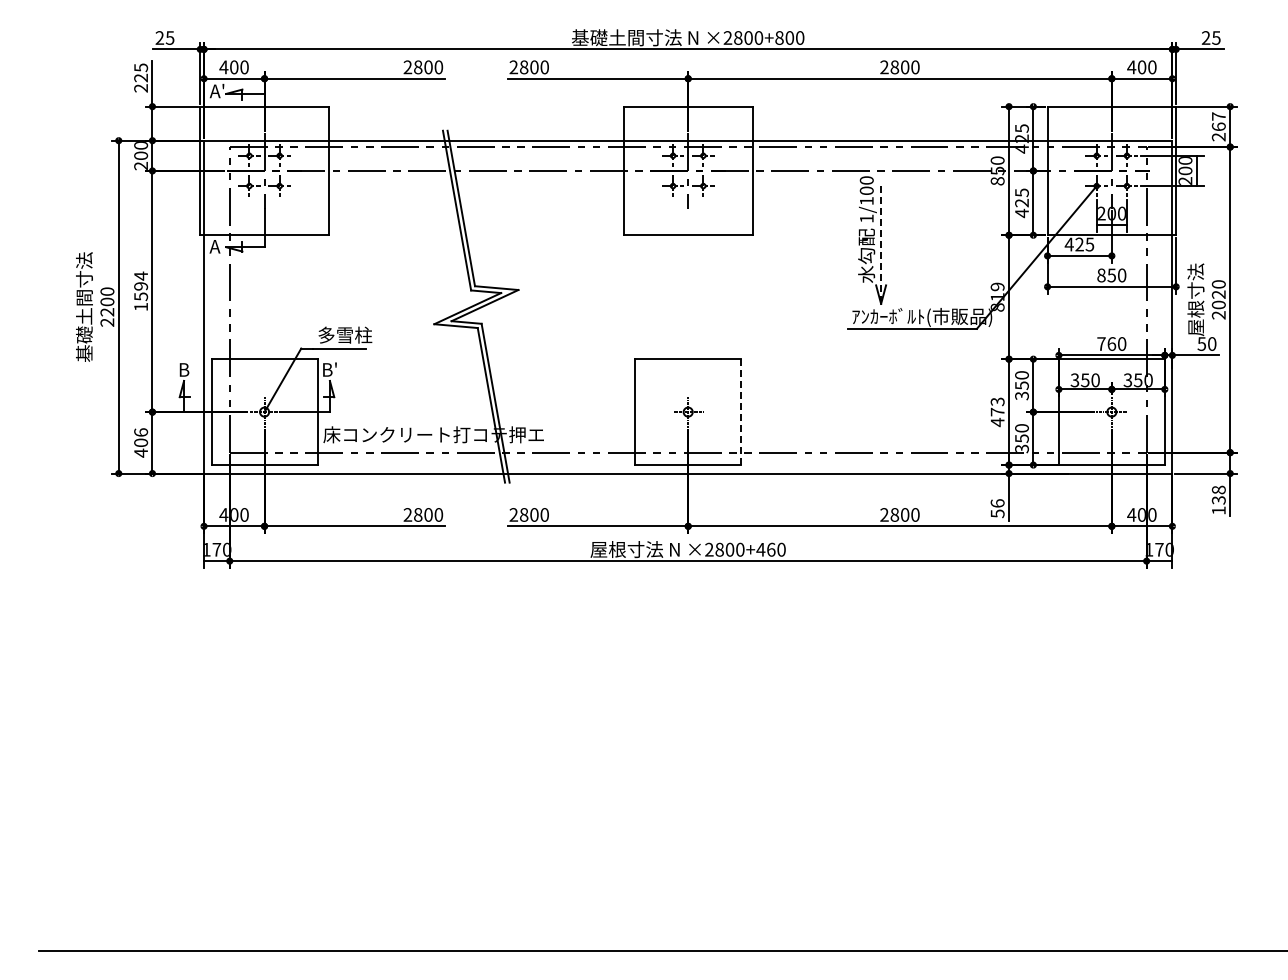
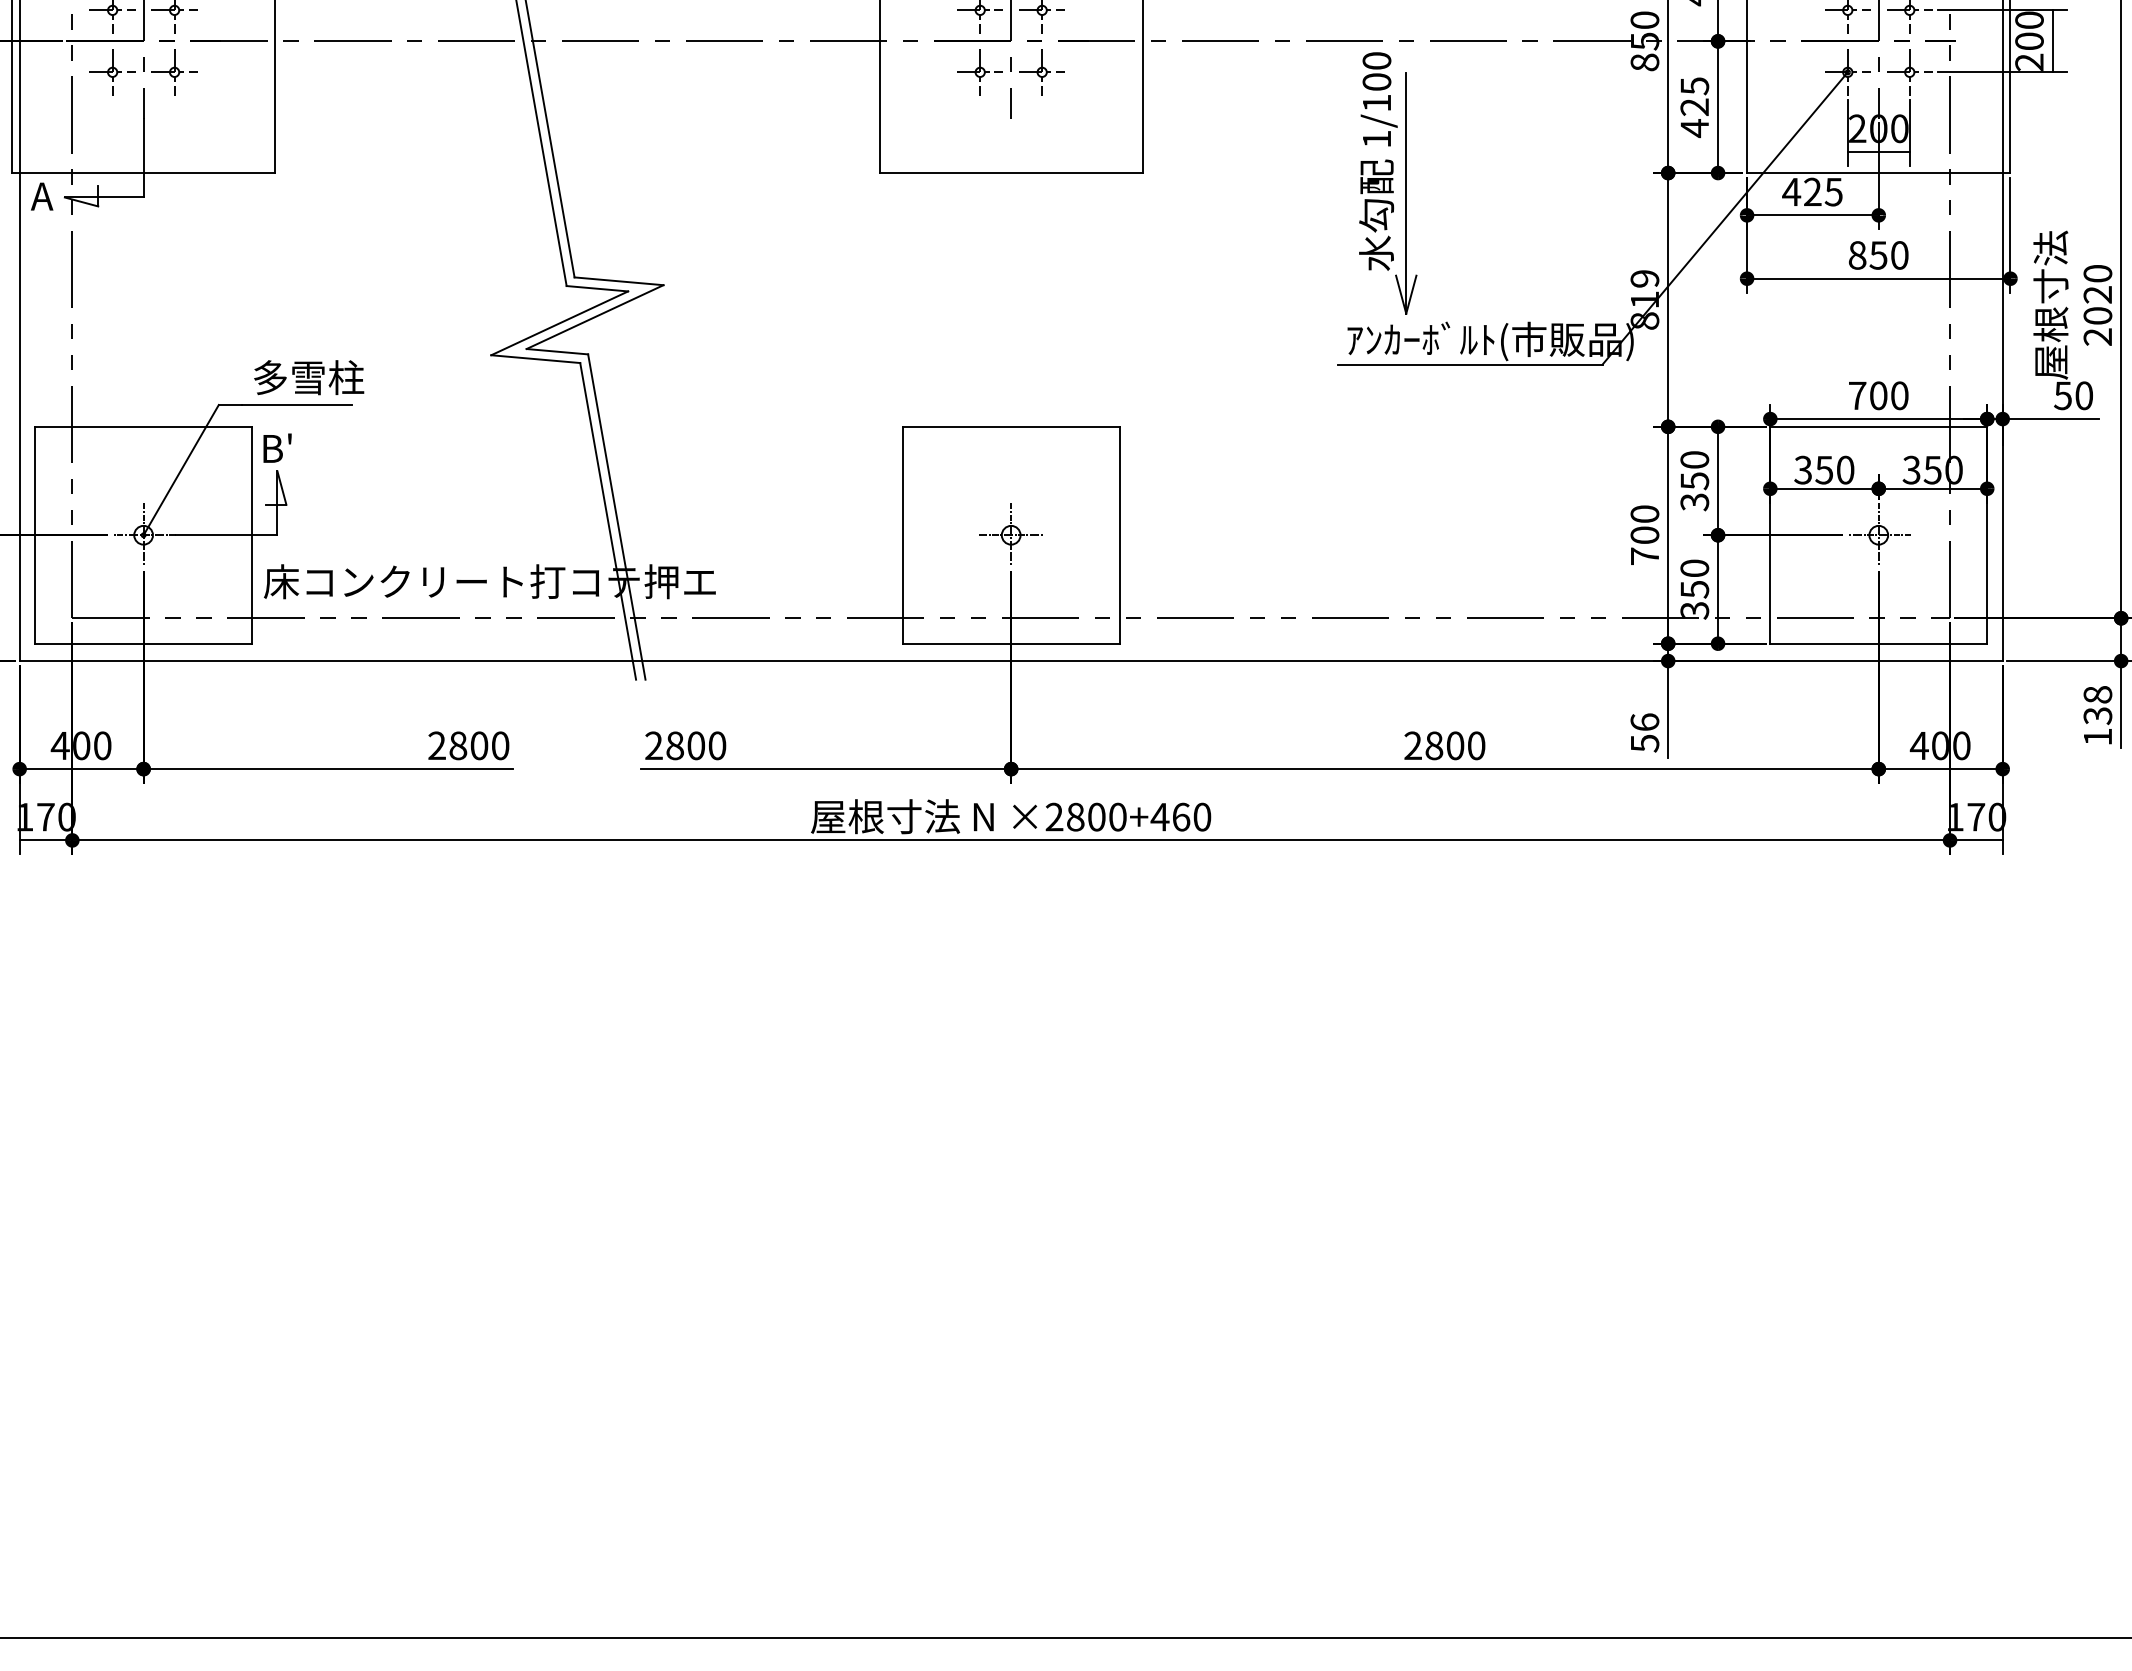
line: (881, 245) -> (1407, 194), dashed -> solid
text: (1111, 343) -> (1878, 394), 760 -> 700
line: (741, 412) -> (1120, 536), dashed -> solid
text: (997, 412) -> (1644, 536), 473 -> 700

